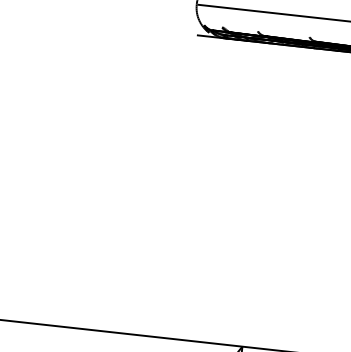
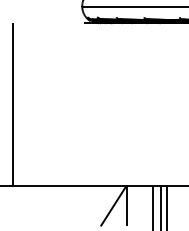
line: (48, 172) -> (13, 104), added

